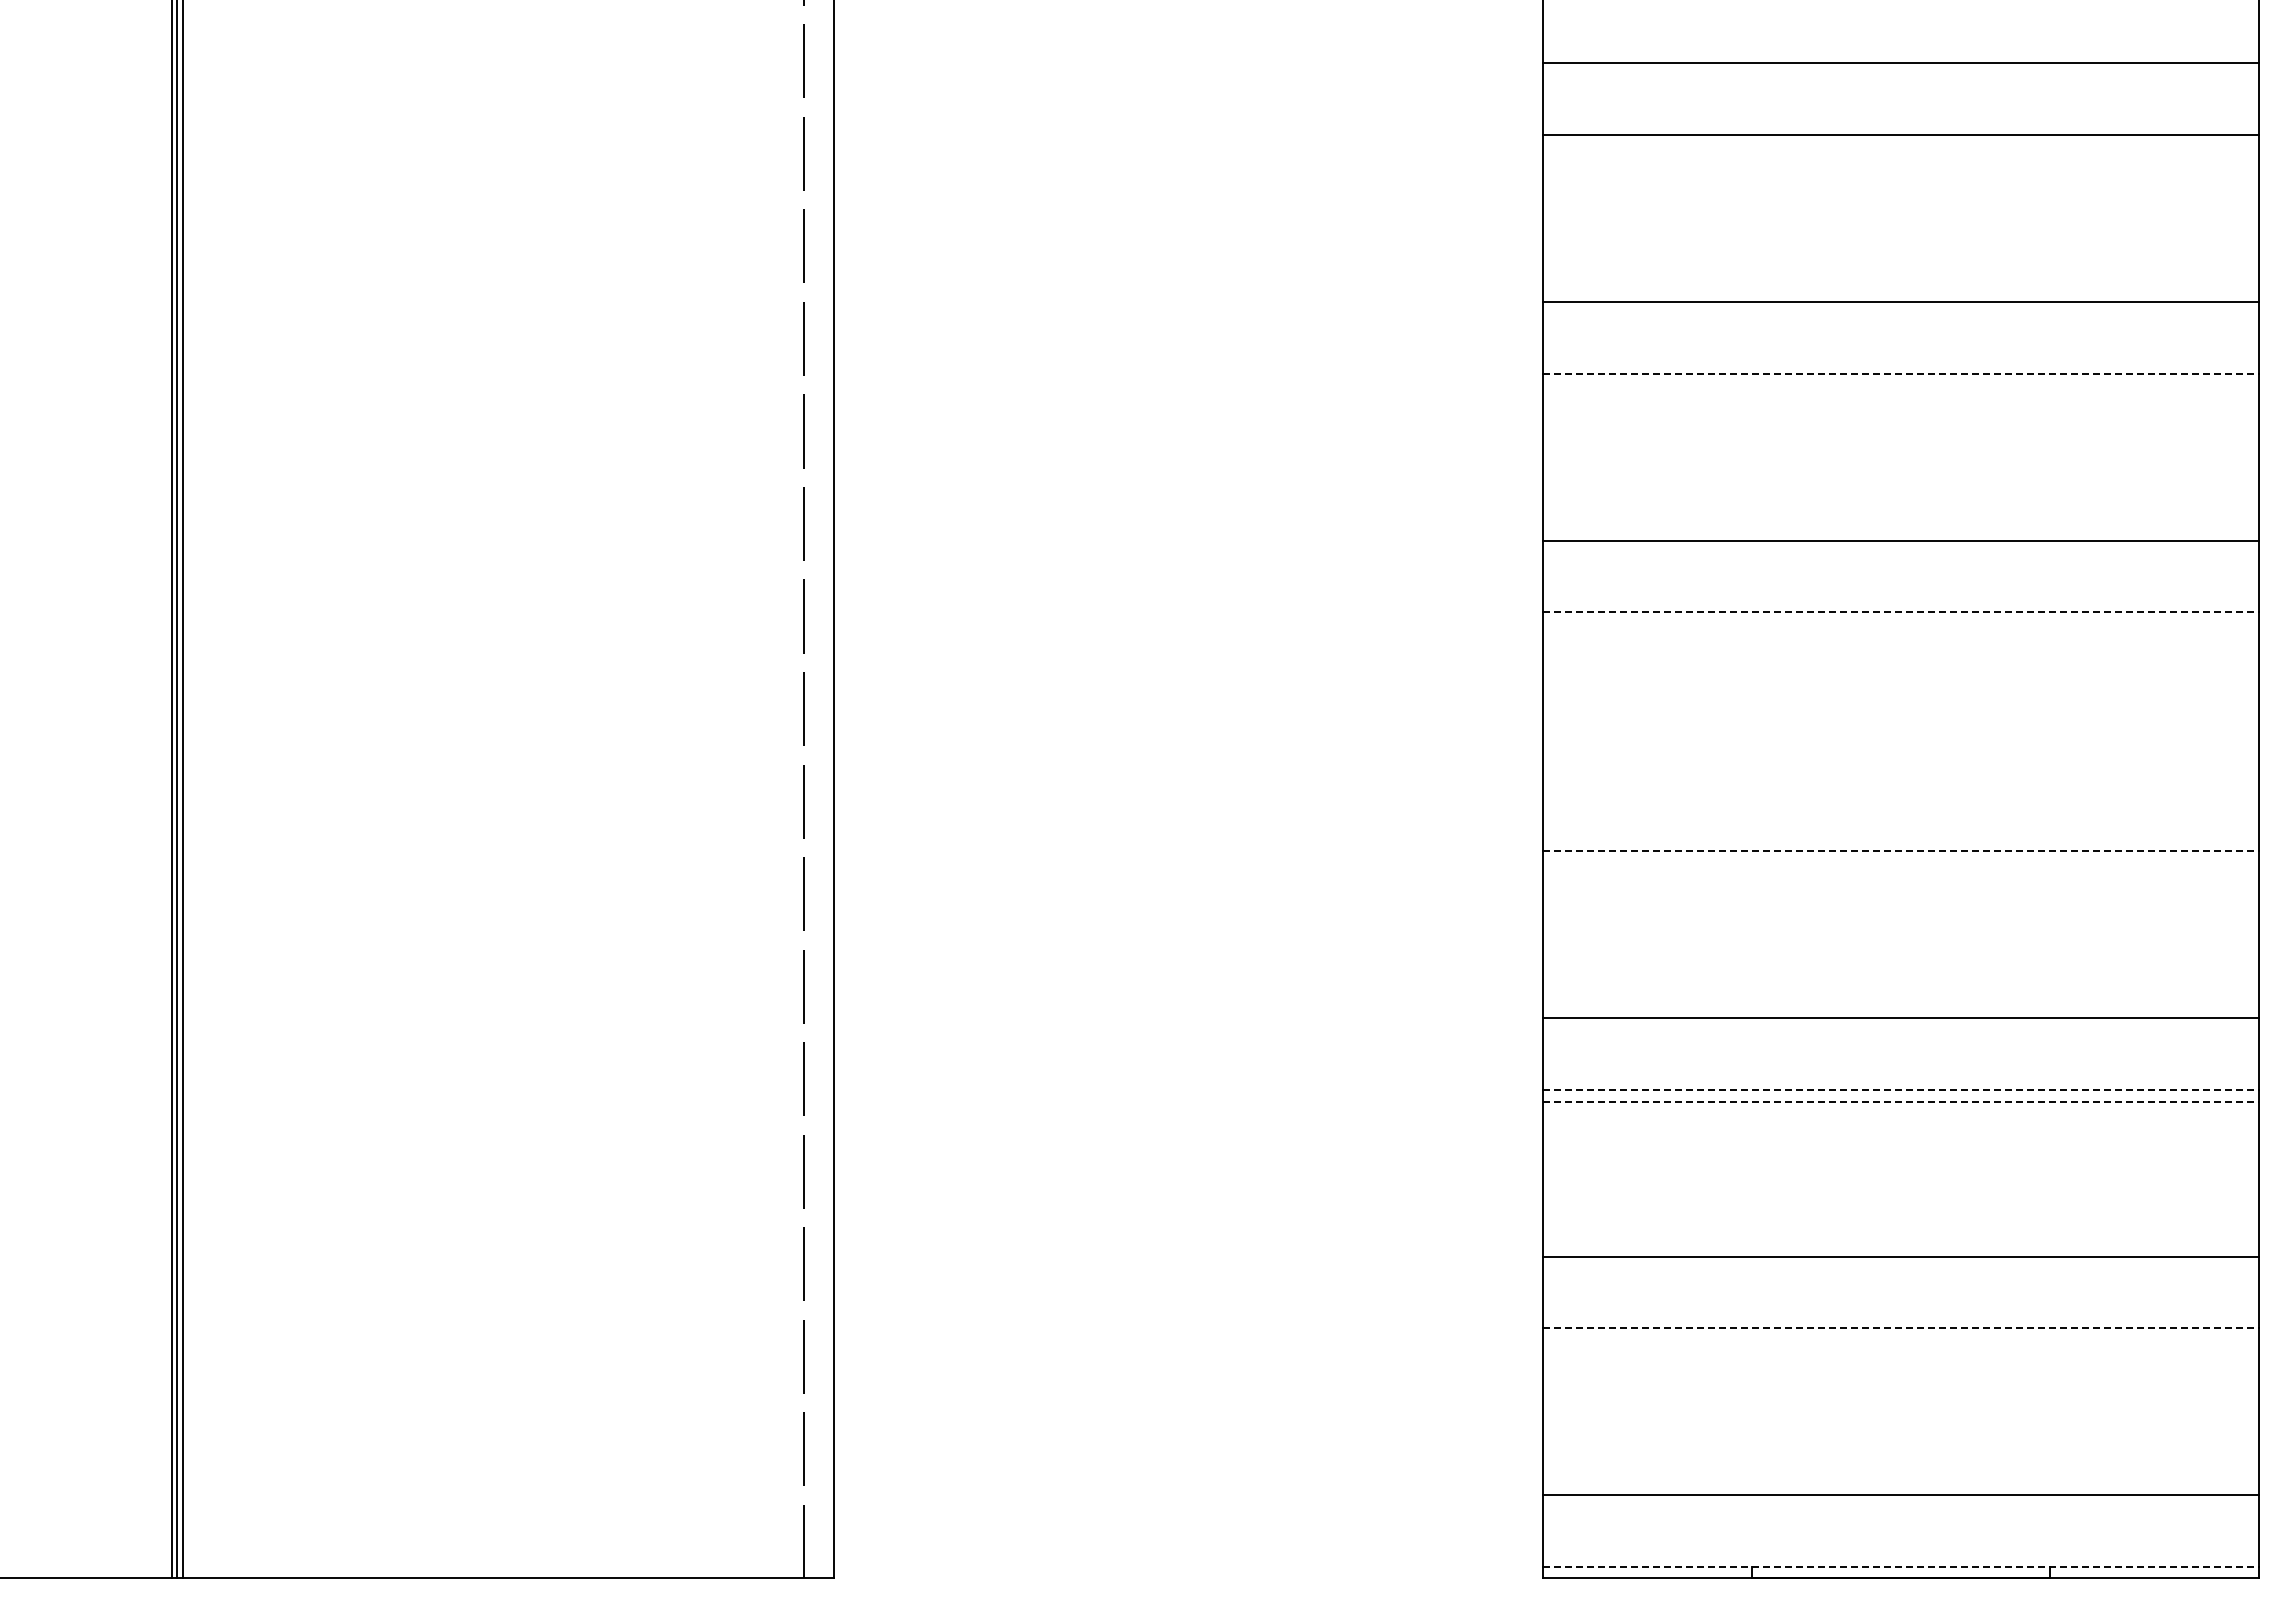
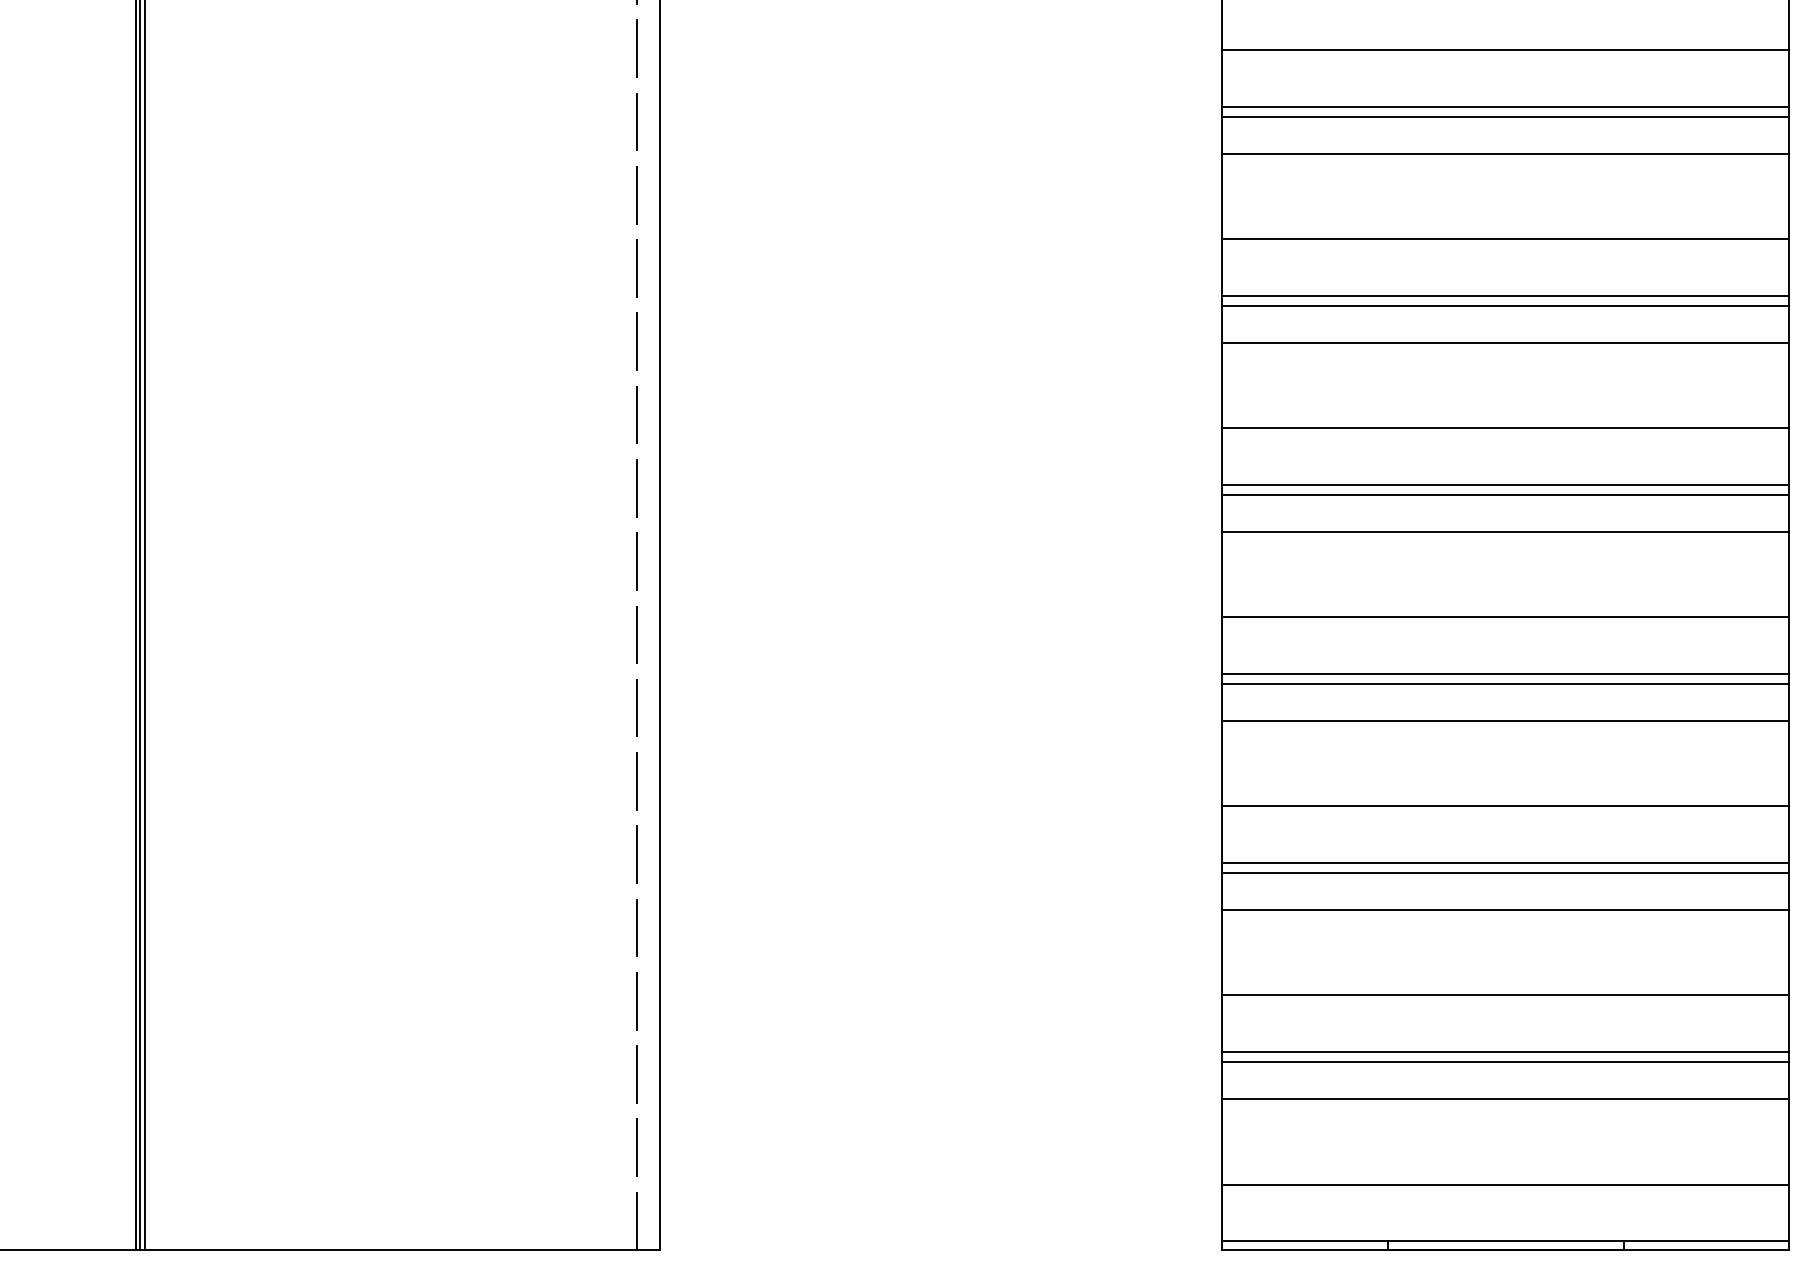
line: (1900, 147) -> (1505, 116), added
line: (1900, 194) -> (1505, 154), added
line: (1901, 373) -> (1506, 295), dashed -> solid
line: (1900, 385) -> (1505, 305), added
line: (1900, 432) -> (1505, 342), added
line: (1901, 612) -> (1506, 485), dashed -> solid
line: (1900, 624) -> (1505, 494), added
line: (1900, 671) -> (1505, 531), added
line: (1900, 779) -> (1505, 617), added
line: (1901, 850) -> (1506, 673), dashed -> solid
line: (1900, 863) -> (1505, 683), added
line: (1900, 910) -> (1505, 721), added
line: (1901, 1089) -> (1506, 862), dashed -> solid
line: (1901, 1101) -> (1506, 872), dashed -> solid
line: (1900, 1149) -> (1505, 910), added
line: (1901, 1328) -> (1506, 1052), dashed -> solid
line: (1900, 1340) -> (1505, 1061), added
line: (1900, 1387) -> (1505, 1099), added
line: (1901, 1566) -> (1506, 1240), dashed -> solid

